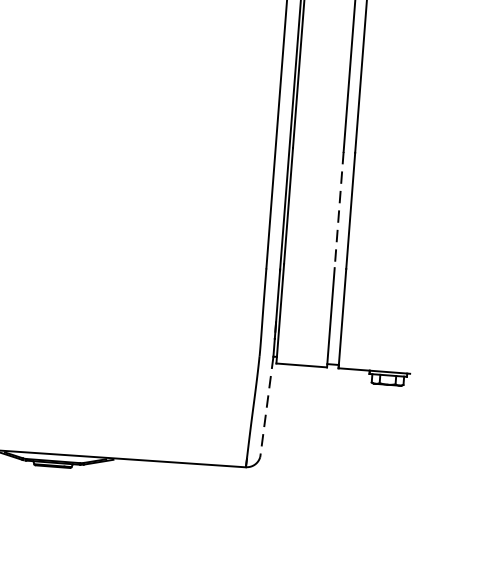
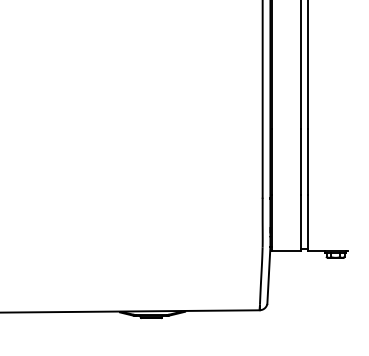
line: (338, 209) -> (300, 161), dashed -> solid
line: (266, 406) -> (268, 275), dashed -> solid

